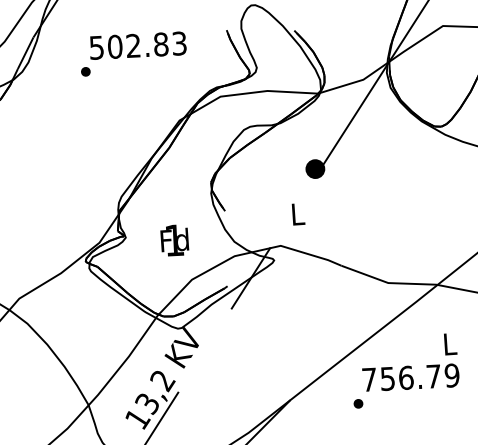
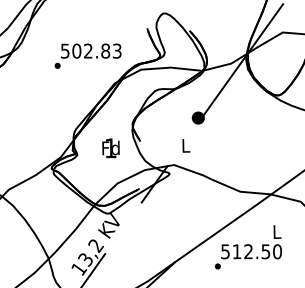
text: (132, 52) -> (87, 55), moved
text: (173, 240) -> (110, 148), moved
text: (410, 377) -> (251, 251), 756.79 -> 512.50

